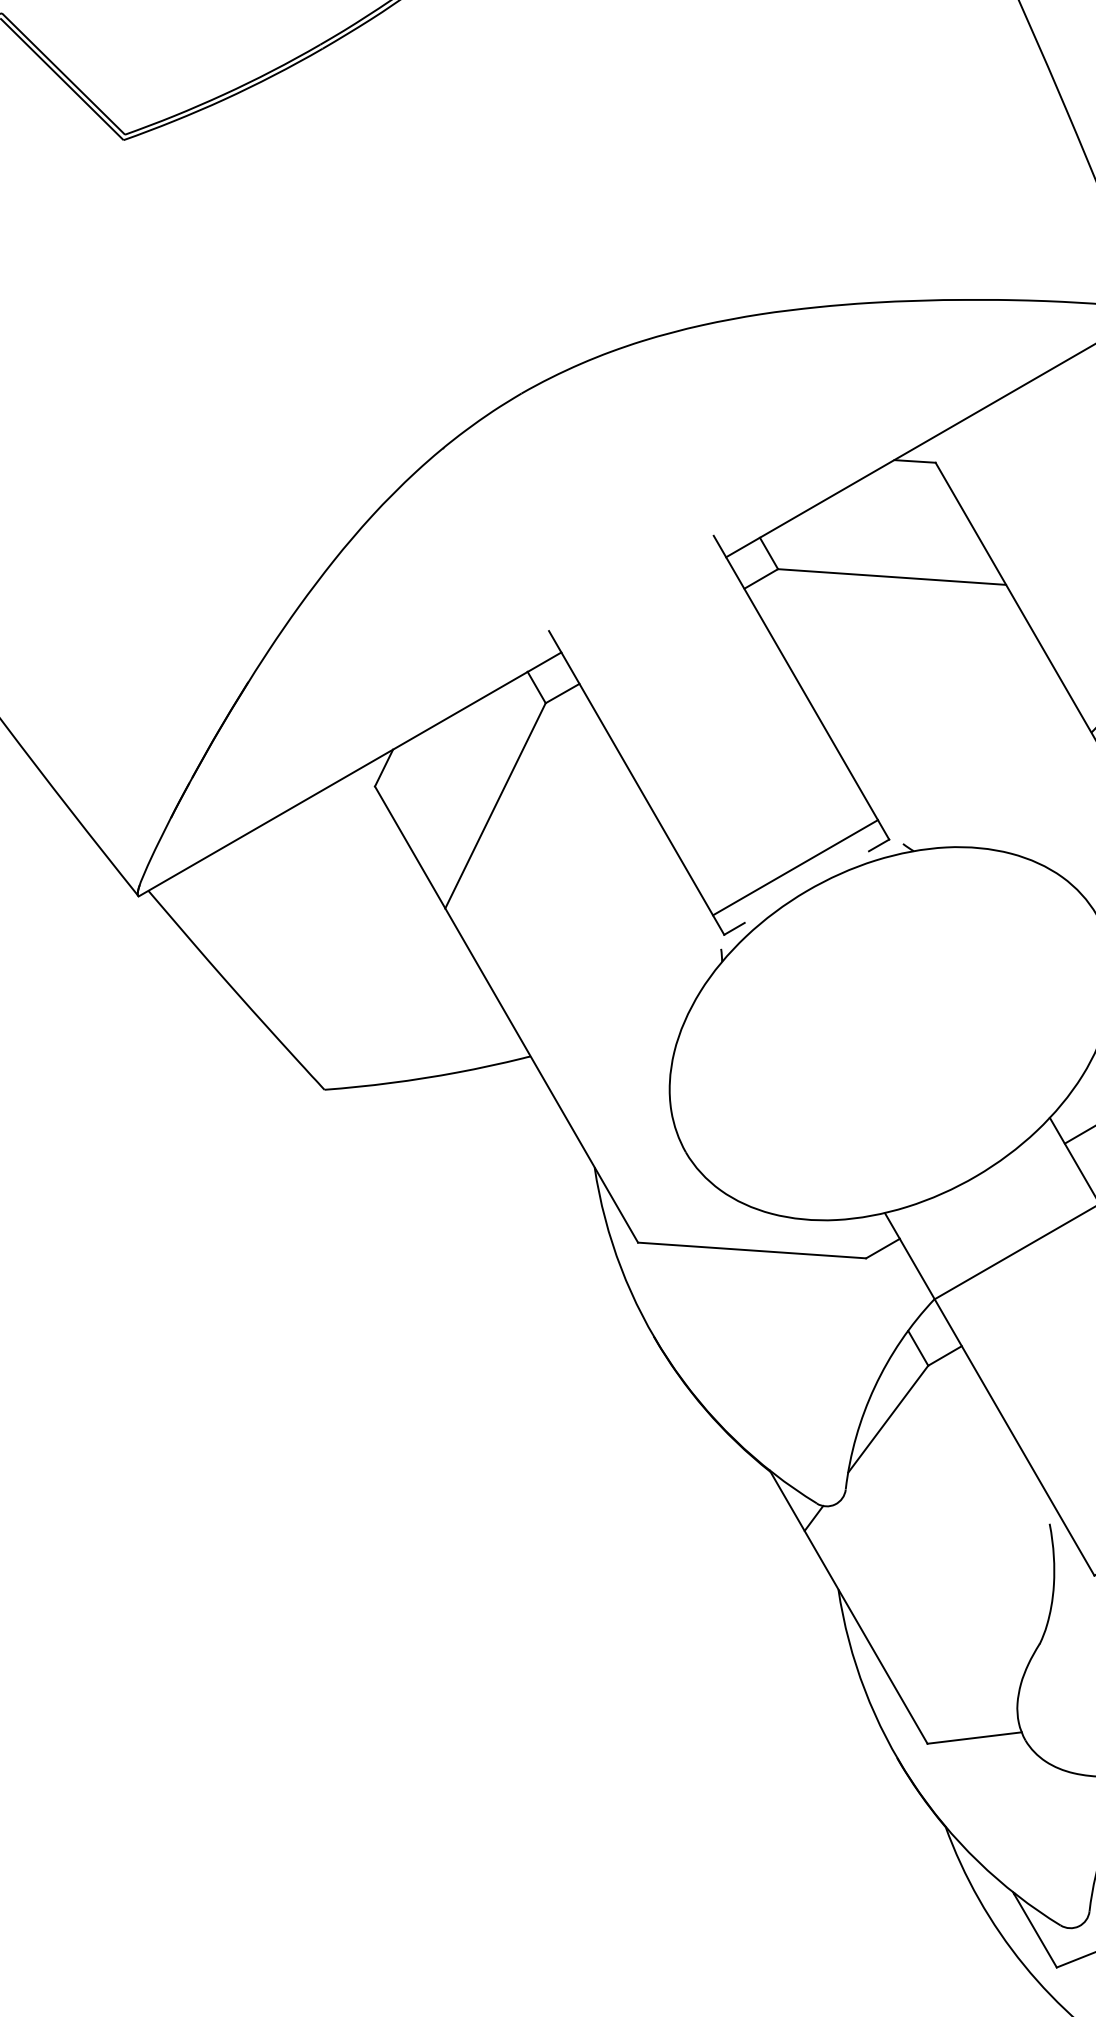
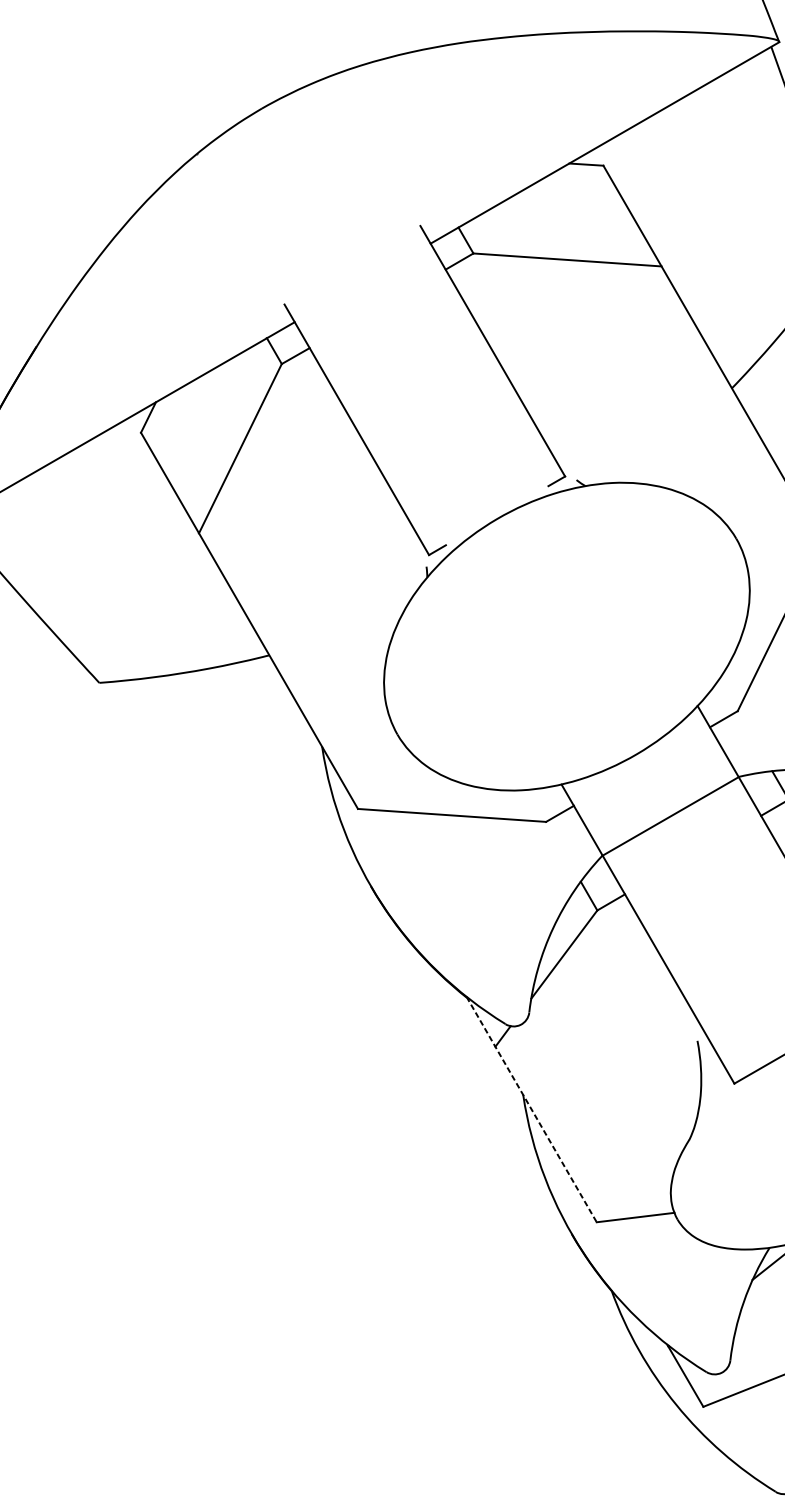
line: (795, 867) -> (487, 499), removed
line: (848, 1607) -> (531, 1109), solid -> dashed

